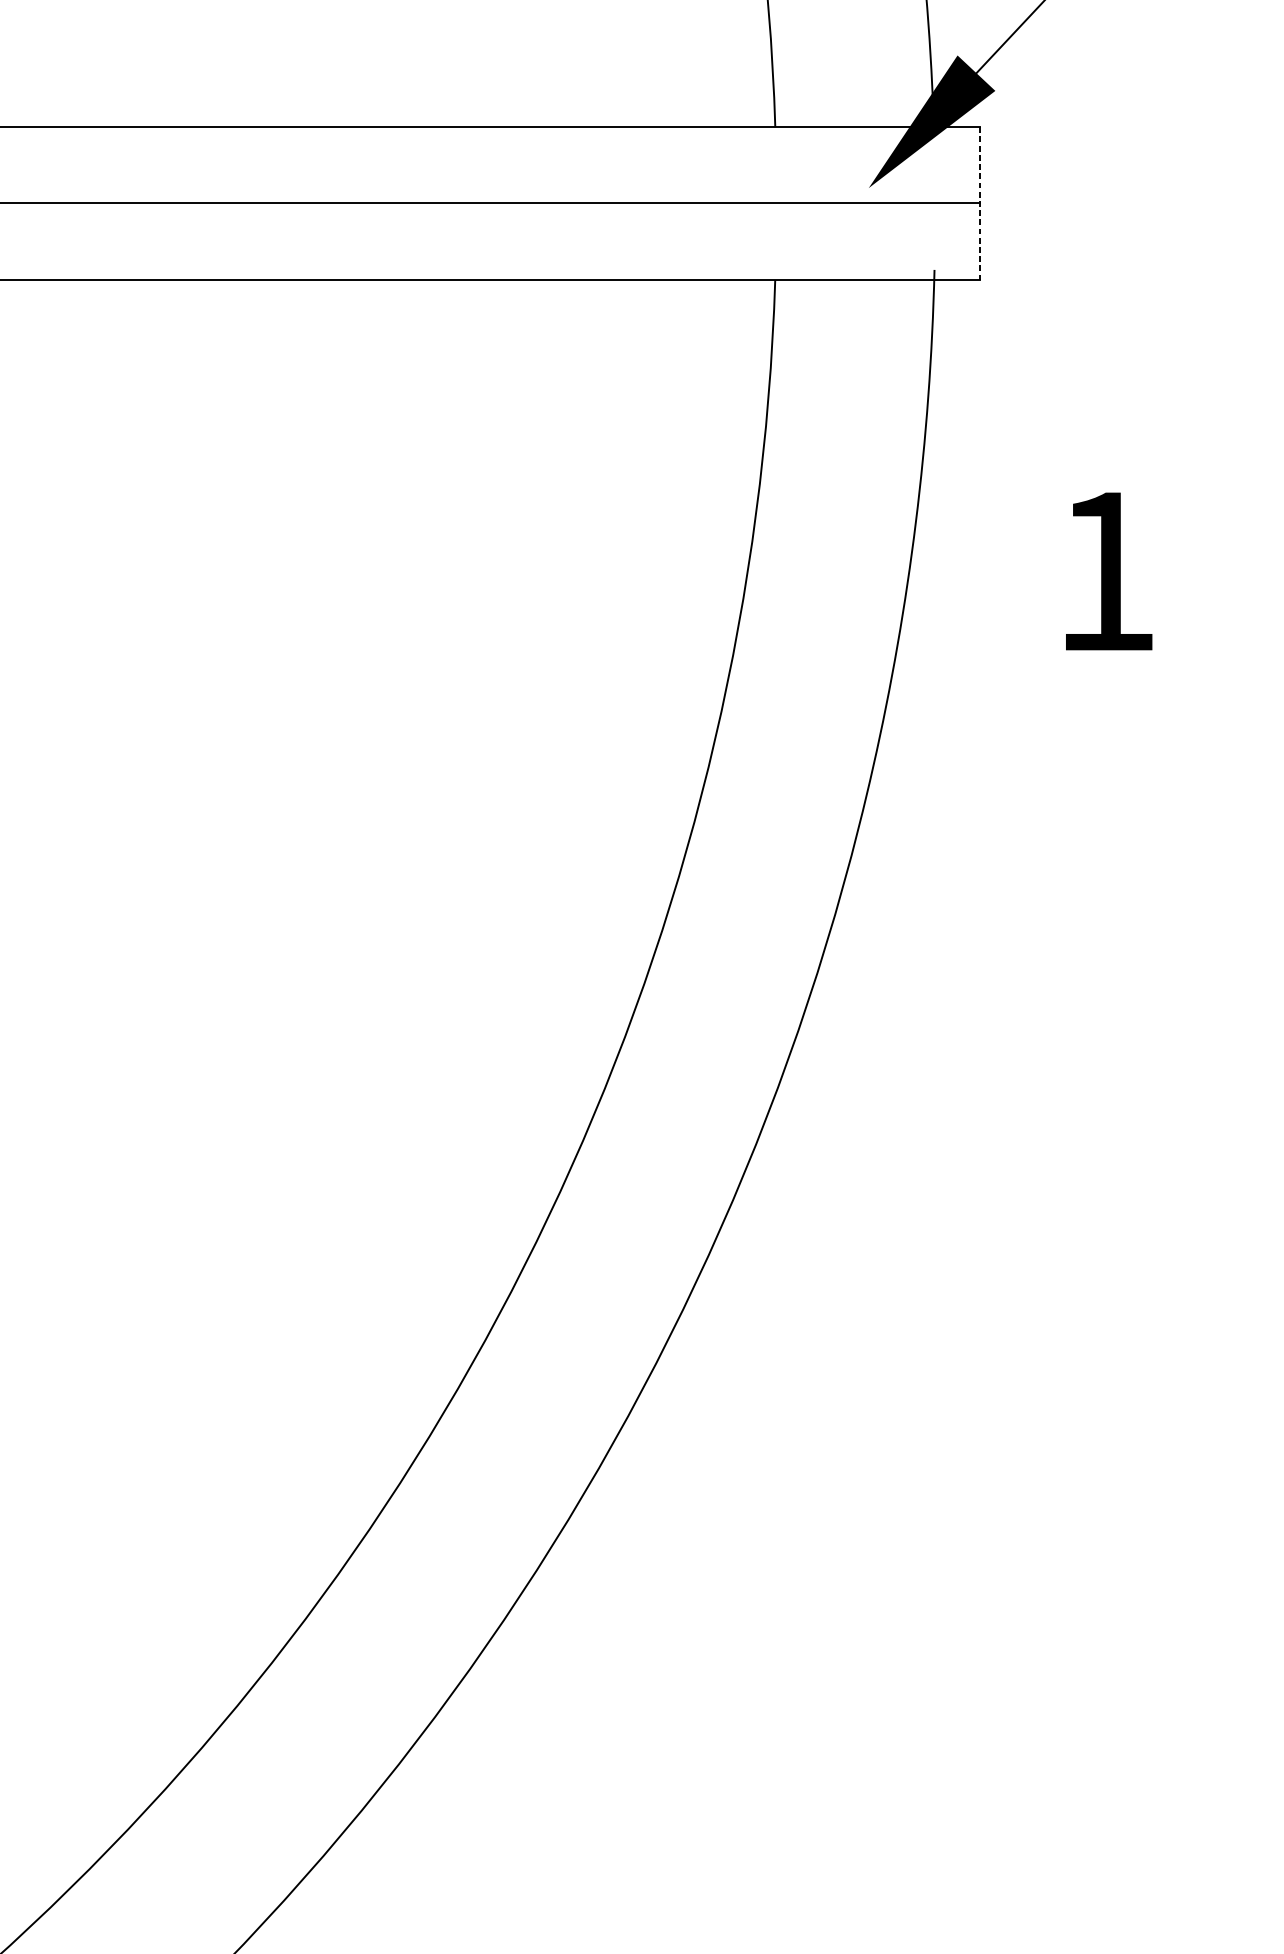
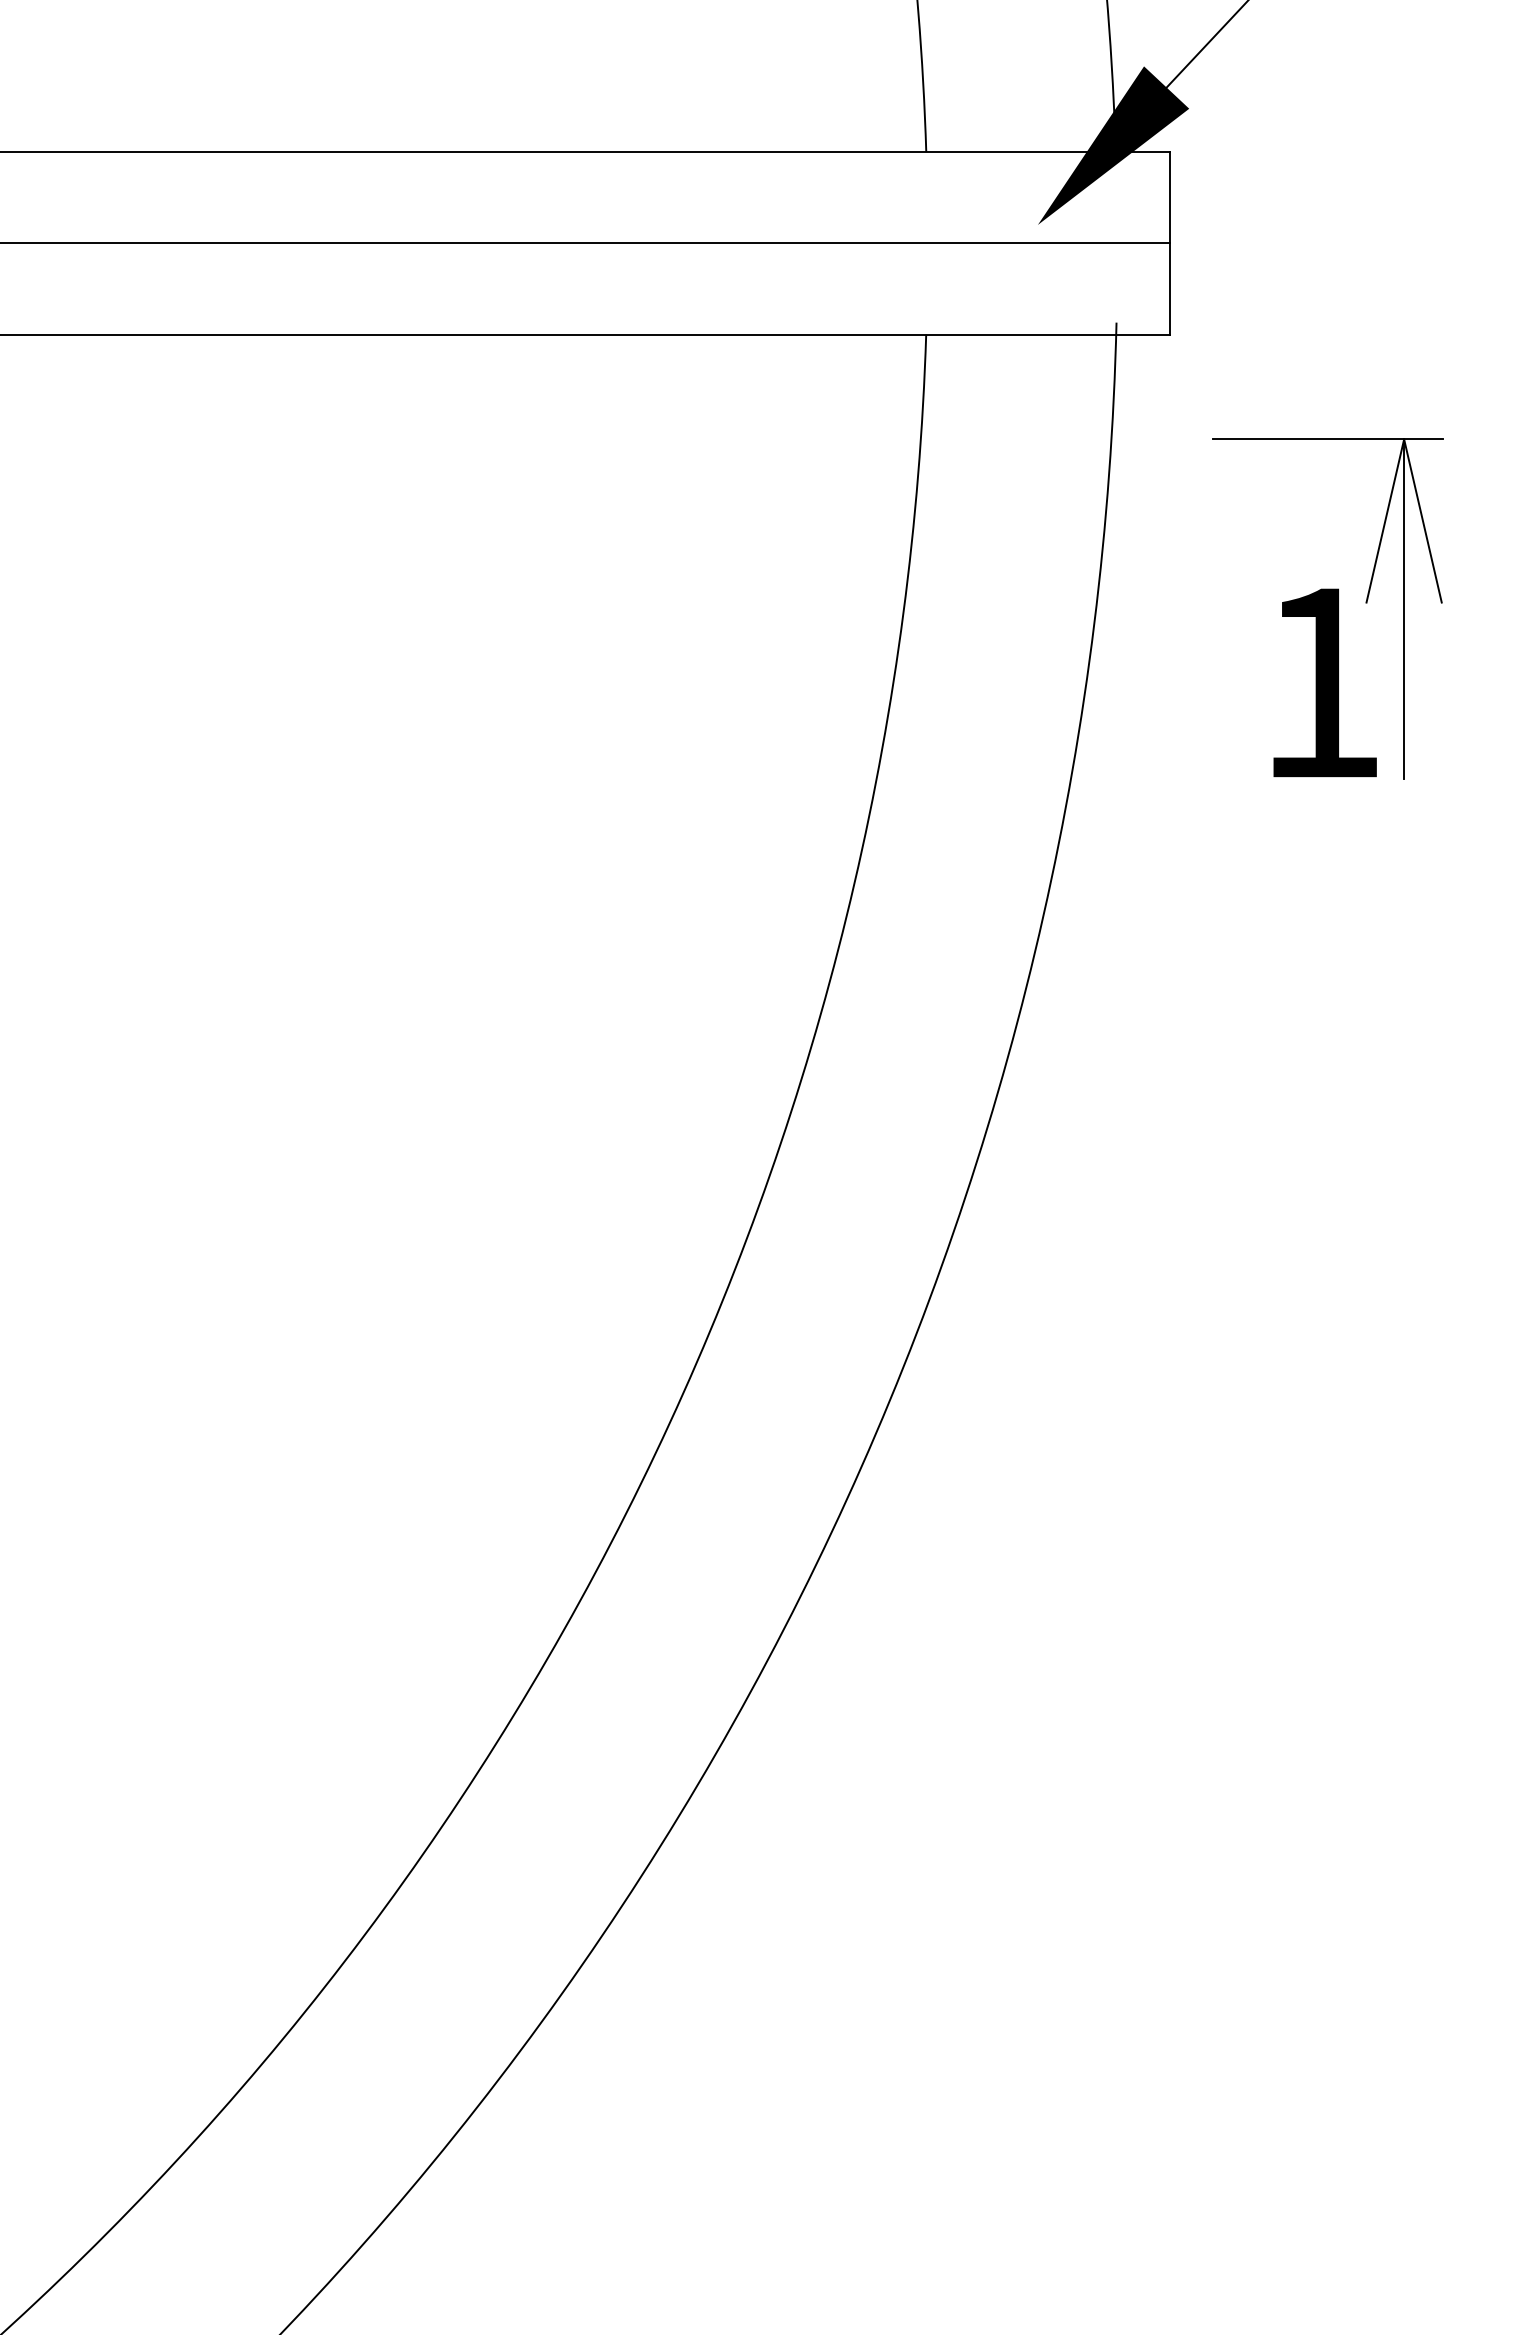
line: (979, 203) -> (1170, 243), dashed -> solid
part: (1142, 504) -> (1365, 603), added

